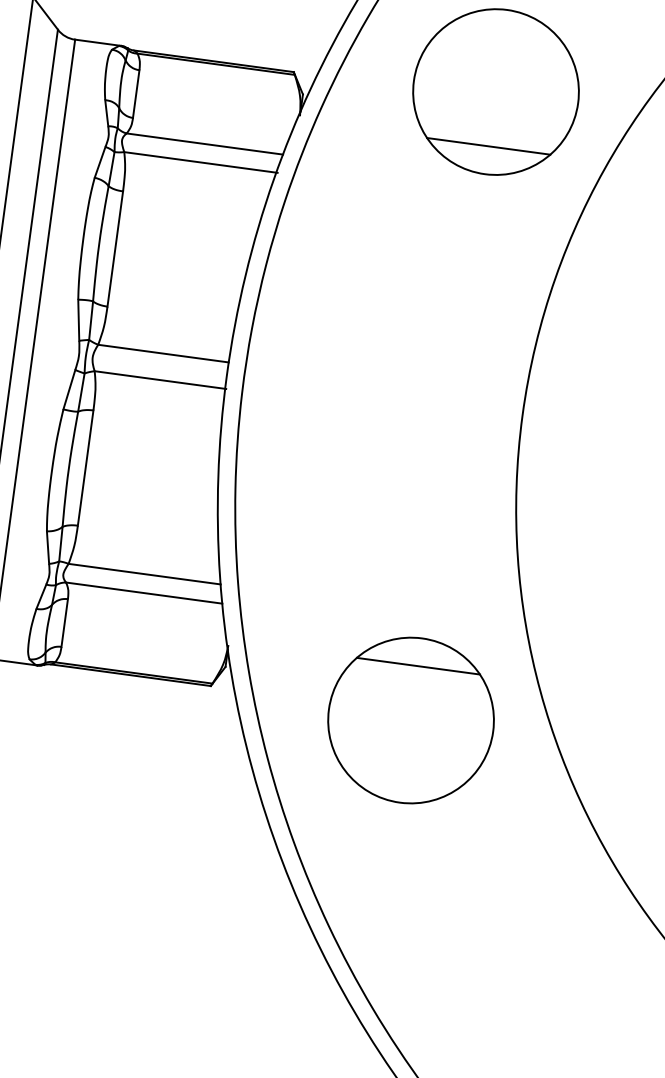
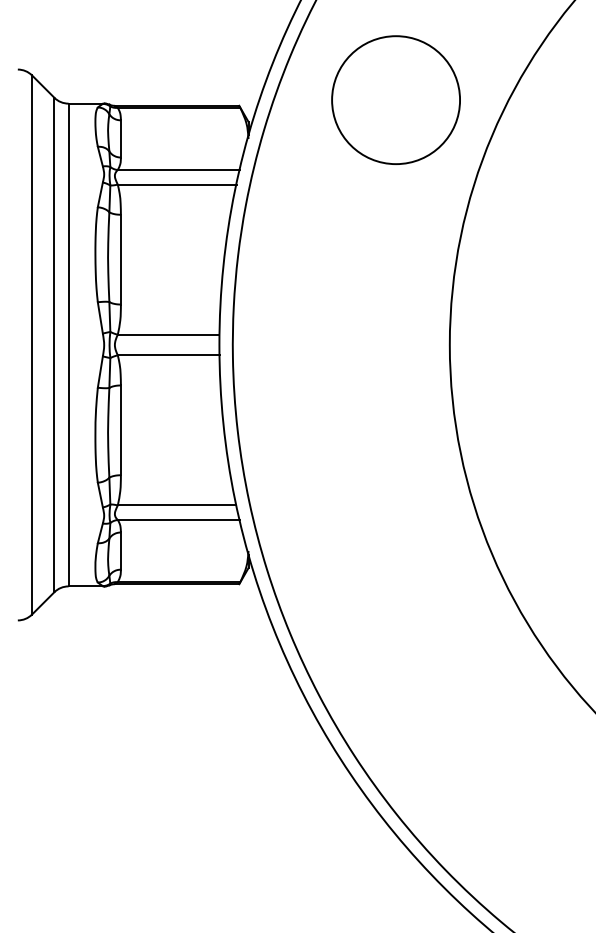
line: (489, 146) -> (396, 142), removed
part: (410, 719) -> (395, 589), removed

